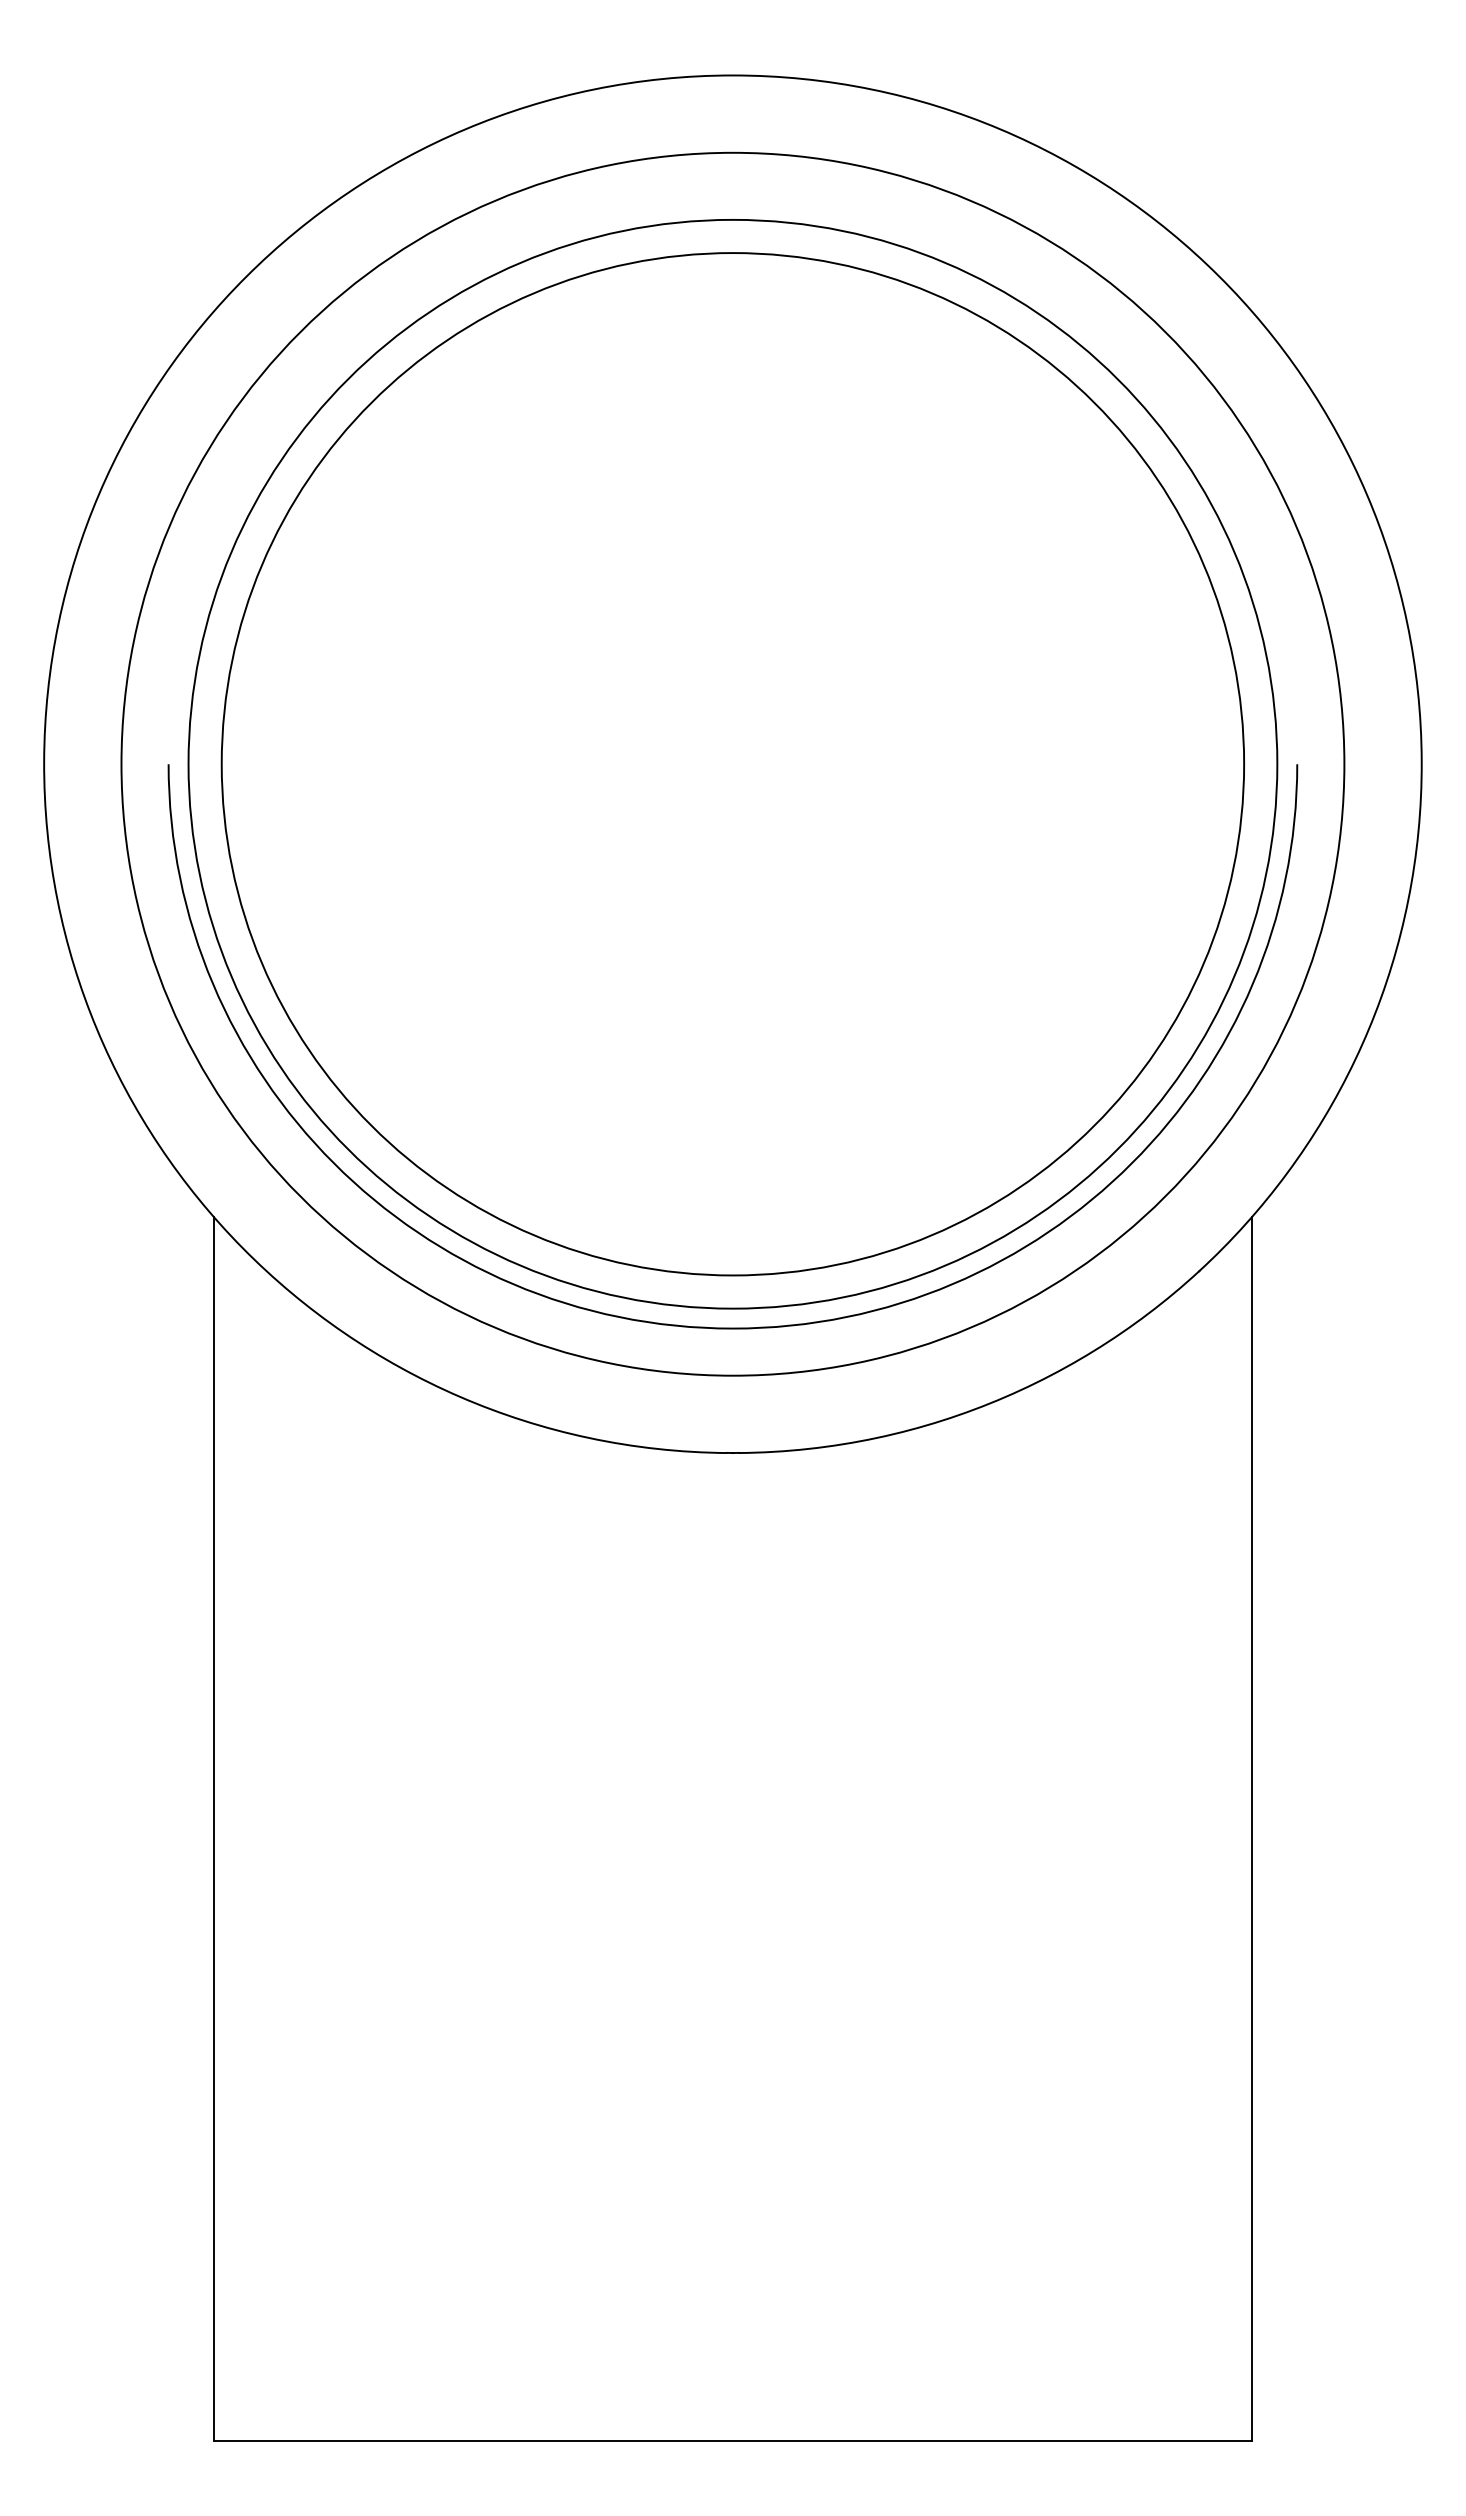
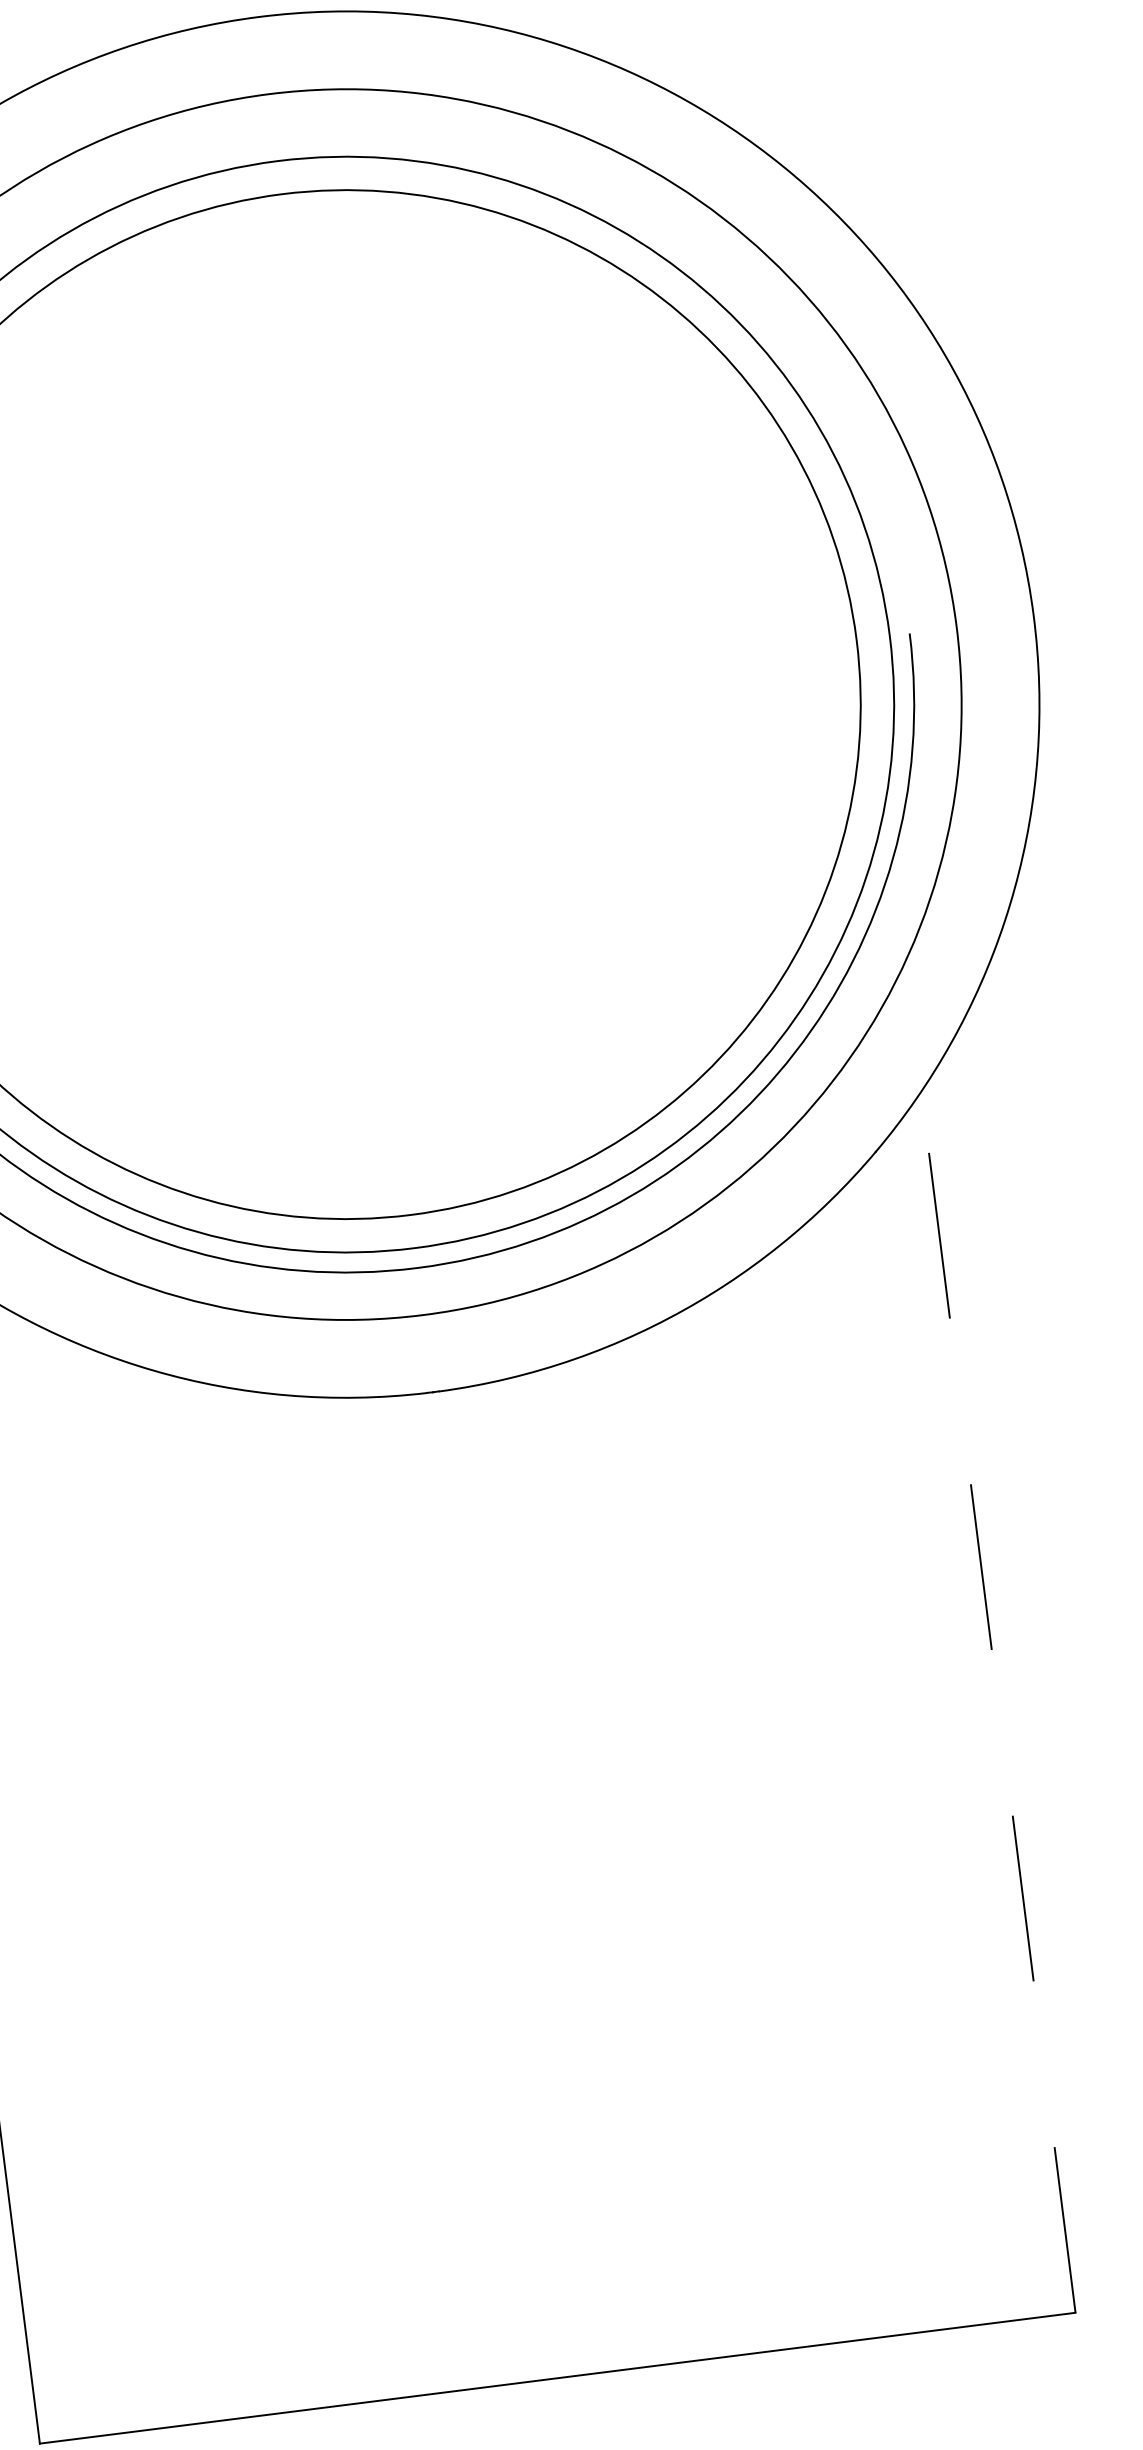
line: (1251, 1828) -> (998, 1701), solid -> dashed

